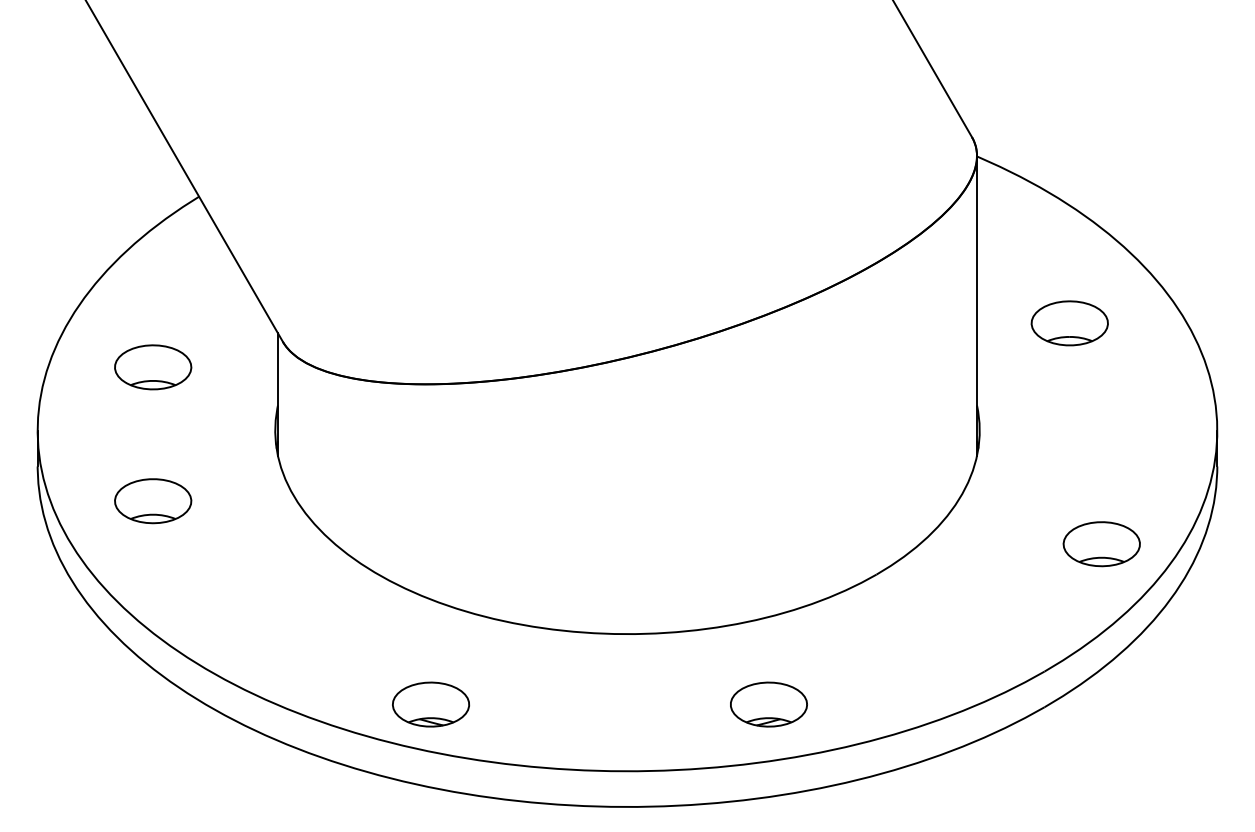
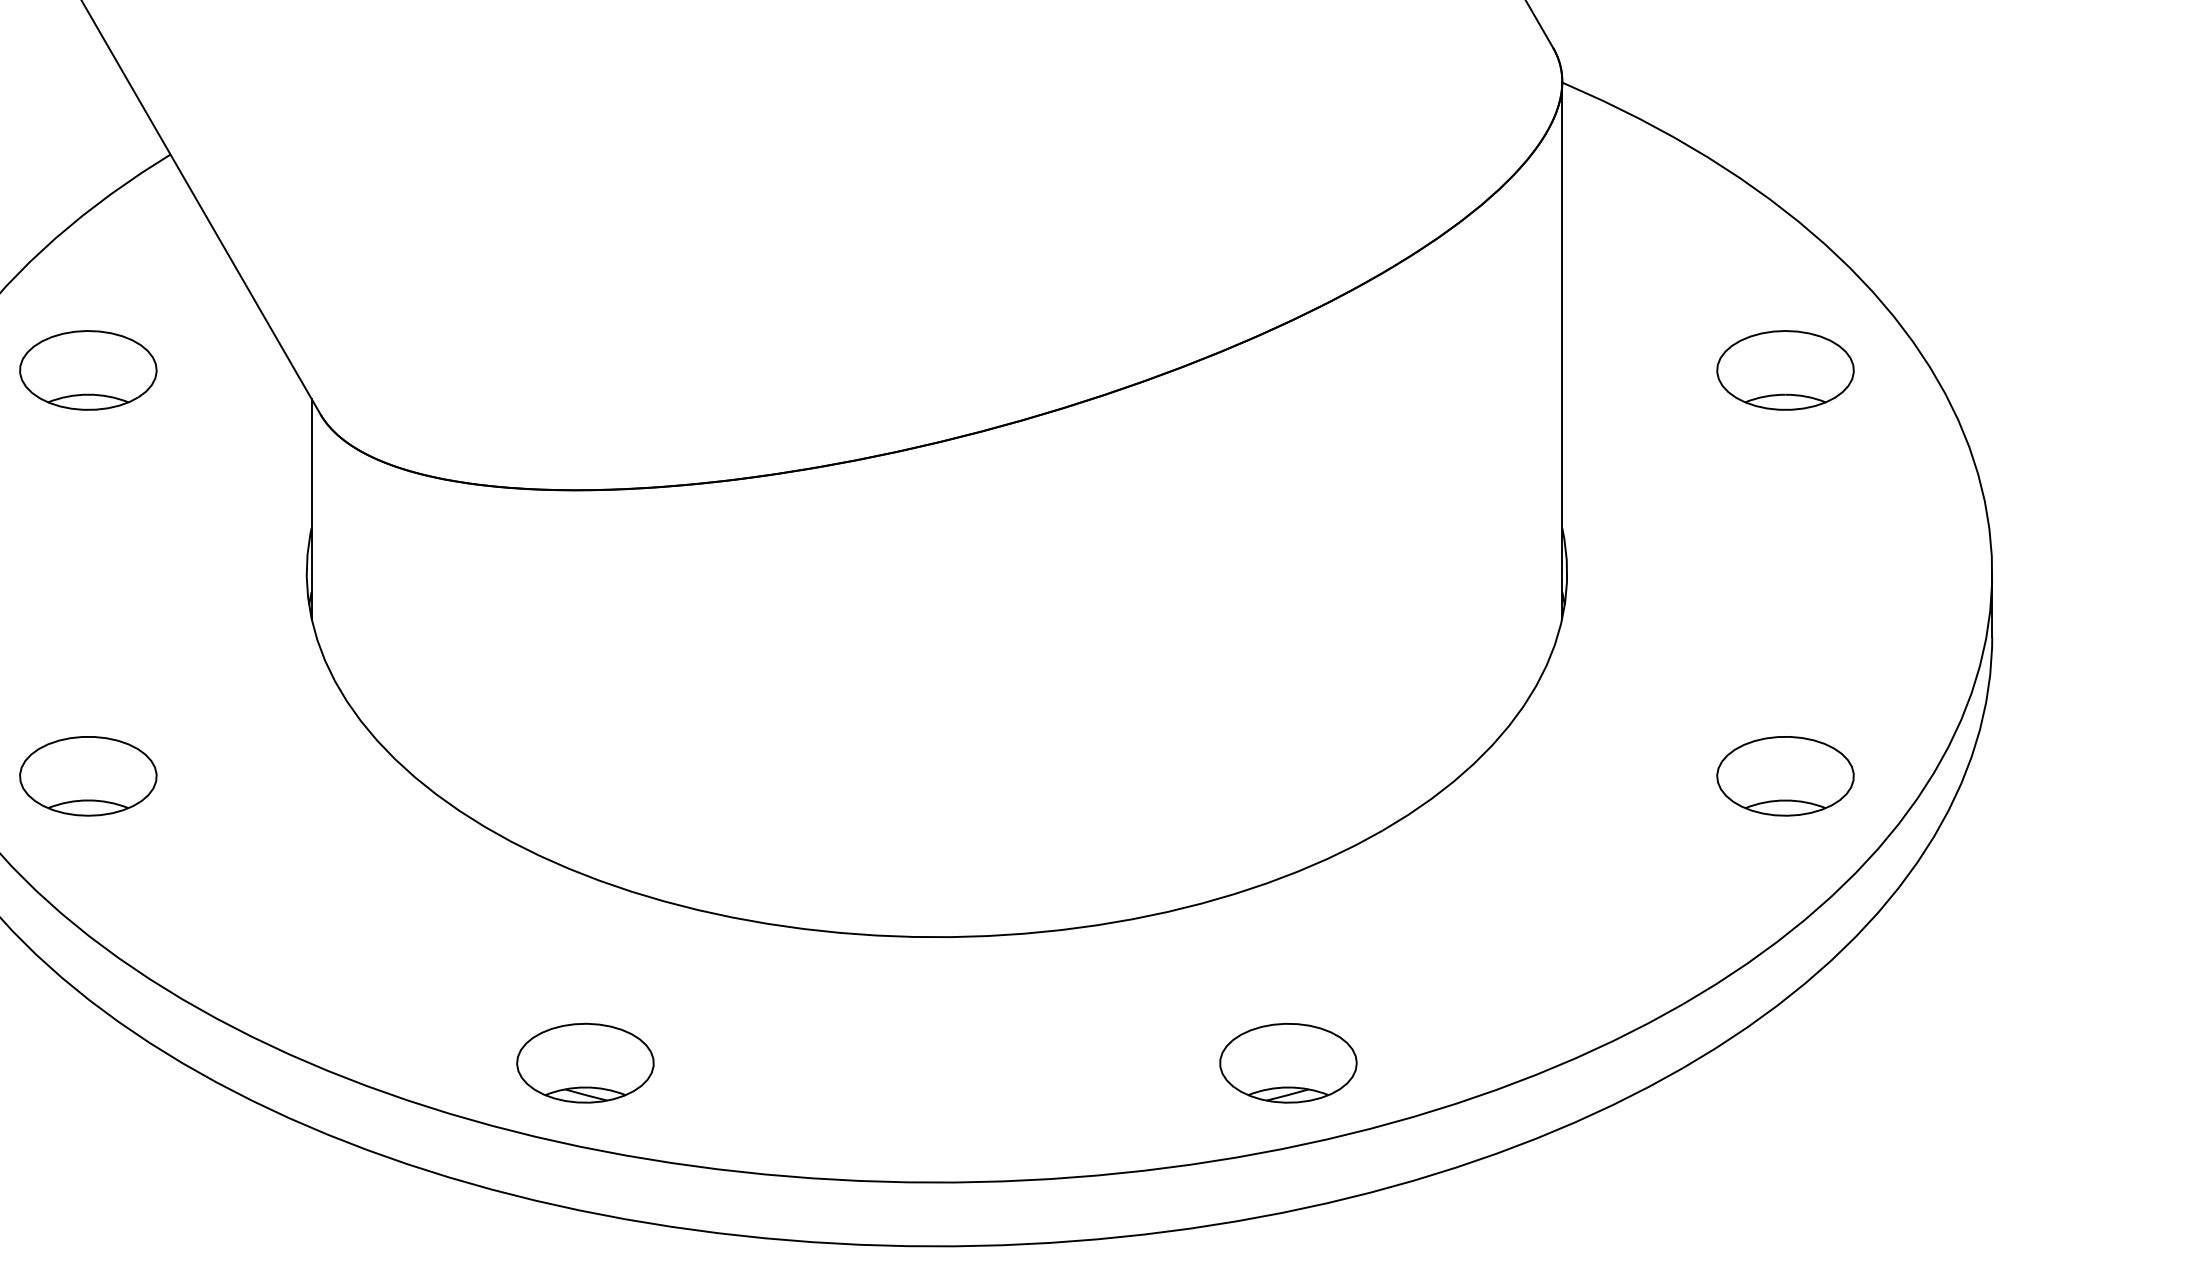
part: (1069, 323) -> (1784, 370), moved
part: (153, 367) -> (88, 370), moved
part: (153, 501) -> (88, 776), moved
part: (768, 704) -> (1287, 1063), moved

